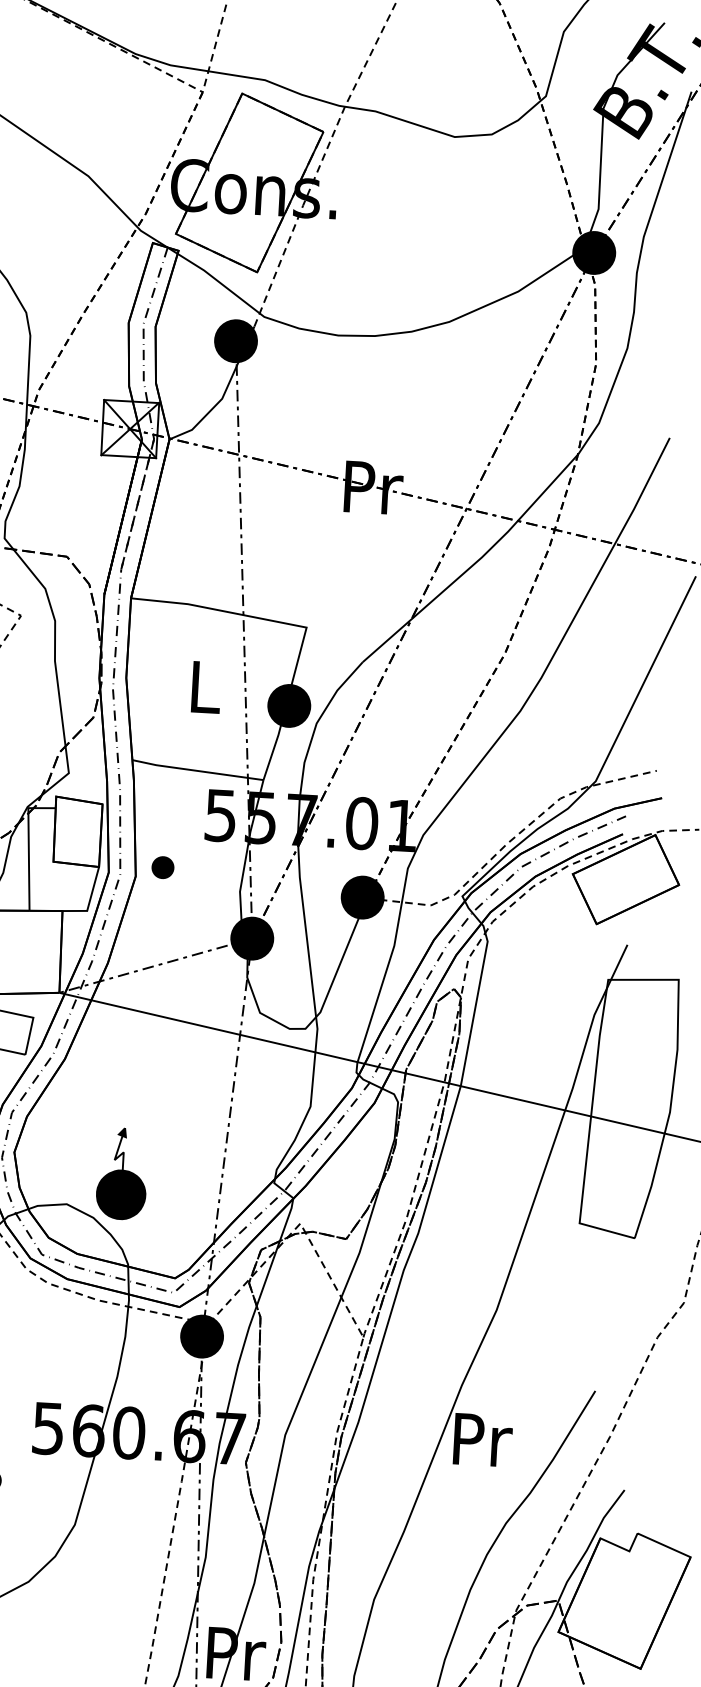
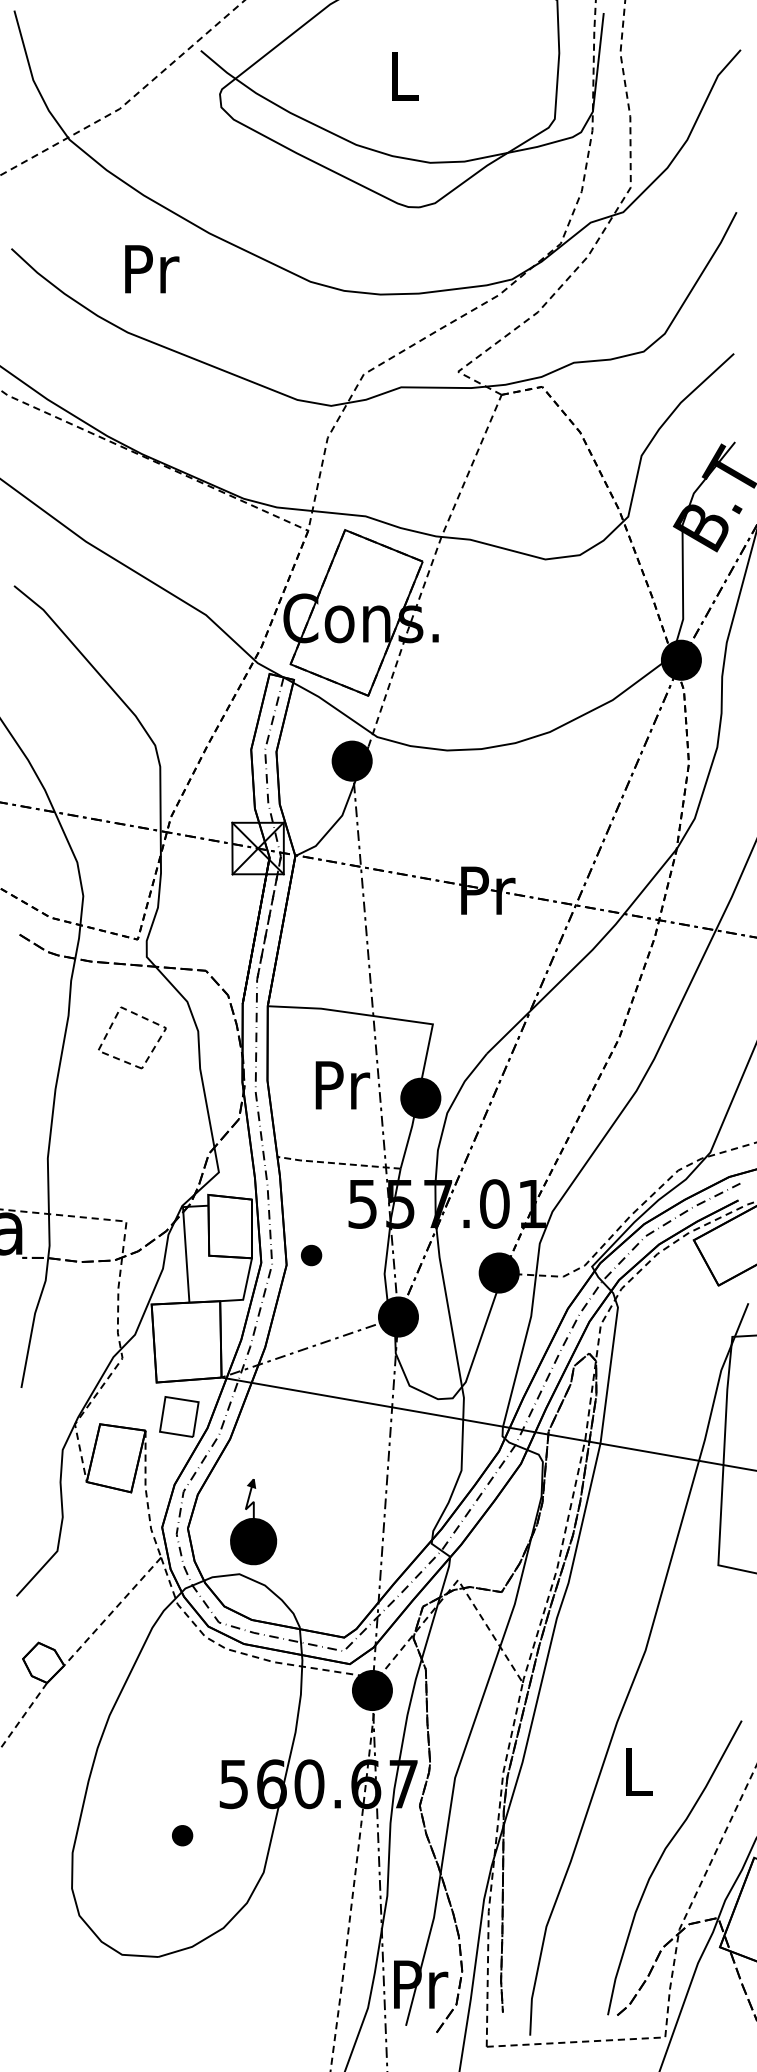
text: (206, 687) -> (342, 1085), L -> Pr
line: (196, 770) -> (337, 1163), solid -> dashed
part: (122, 1174) -> (253, 1522), moved
text: (482, 1440) -> (639, 1772), Pr -> L

